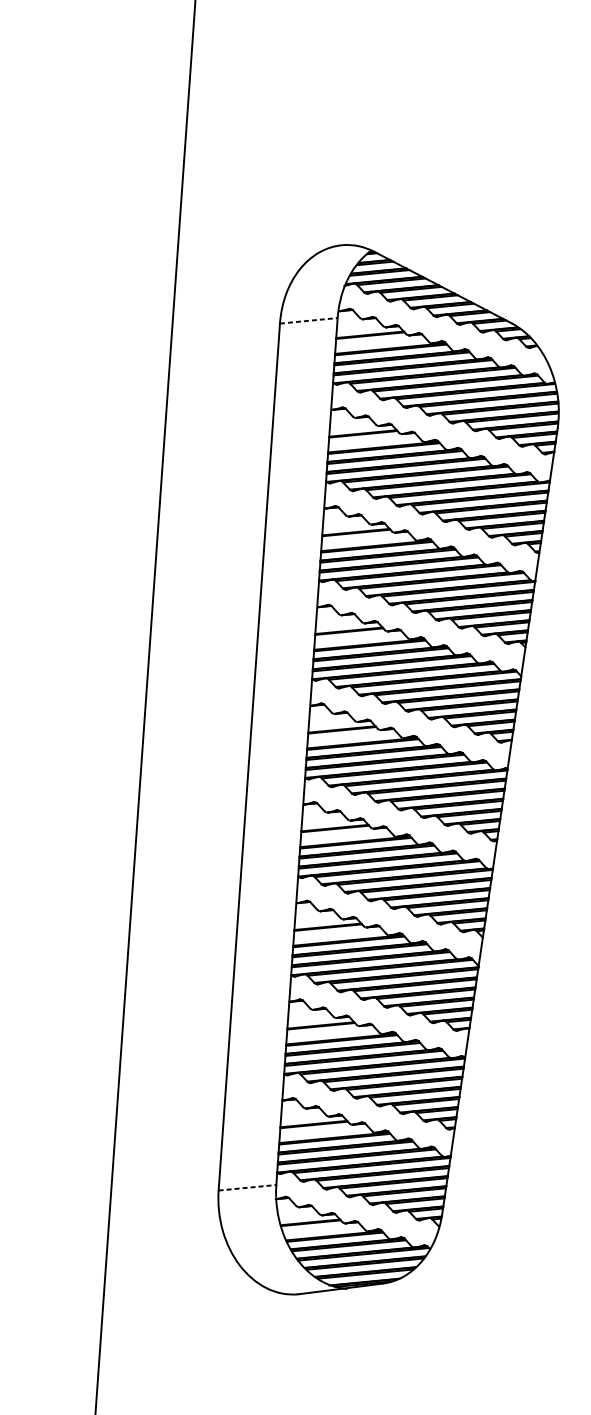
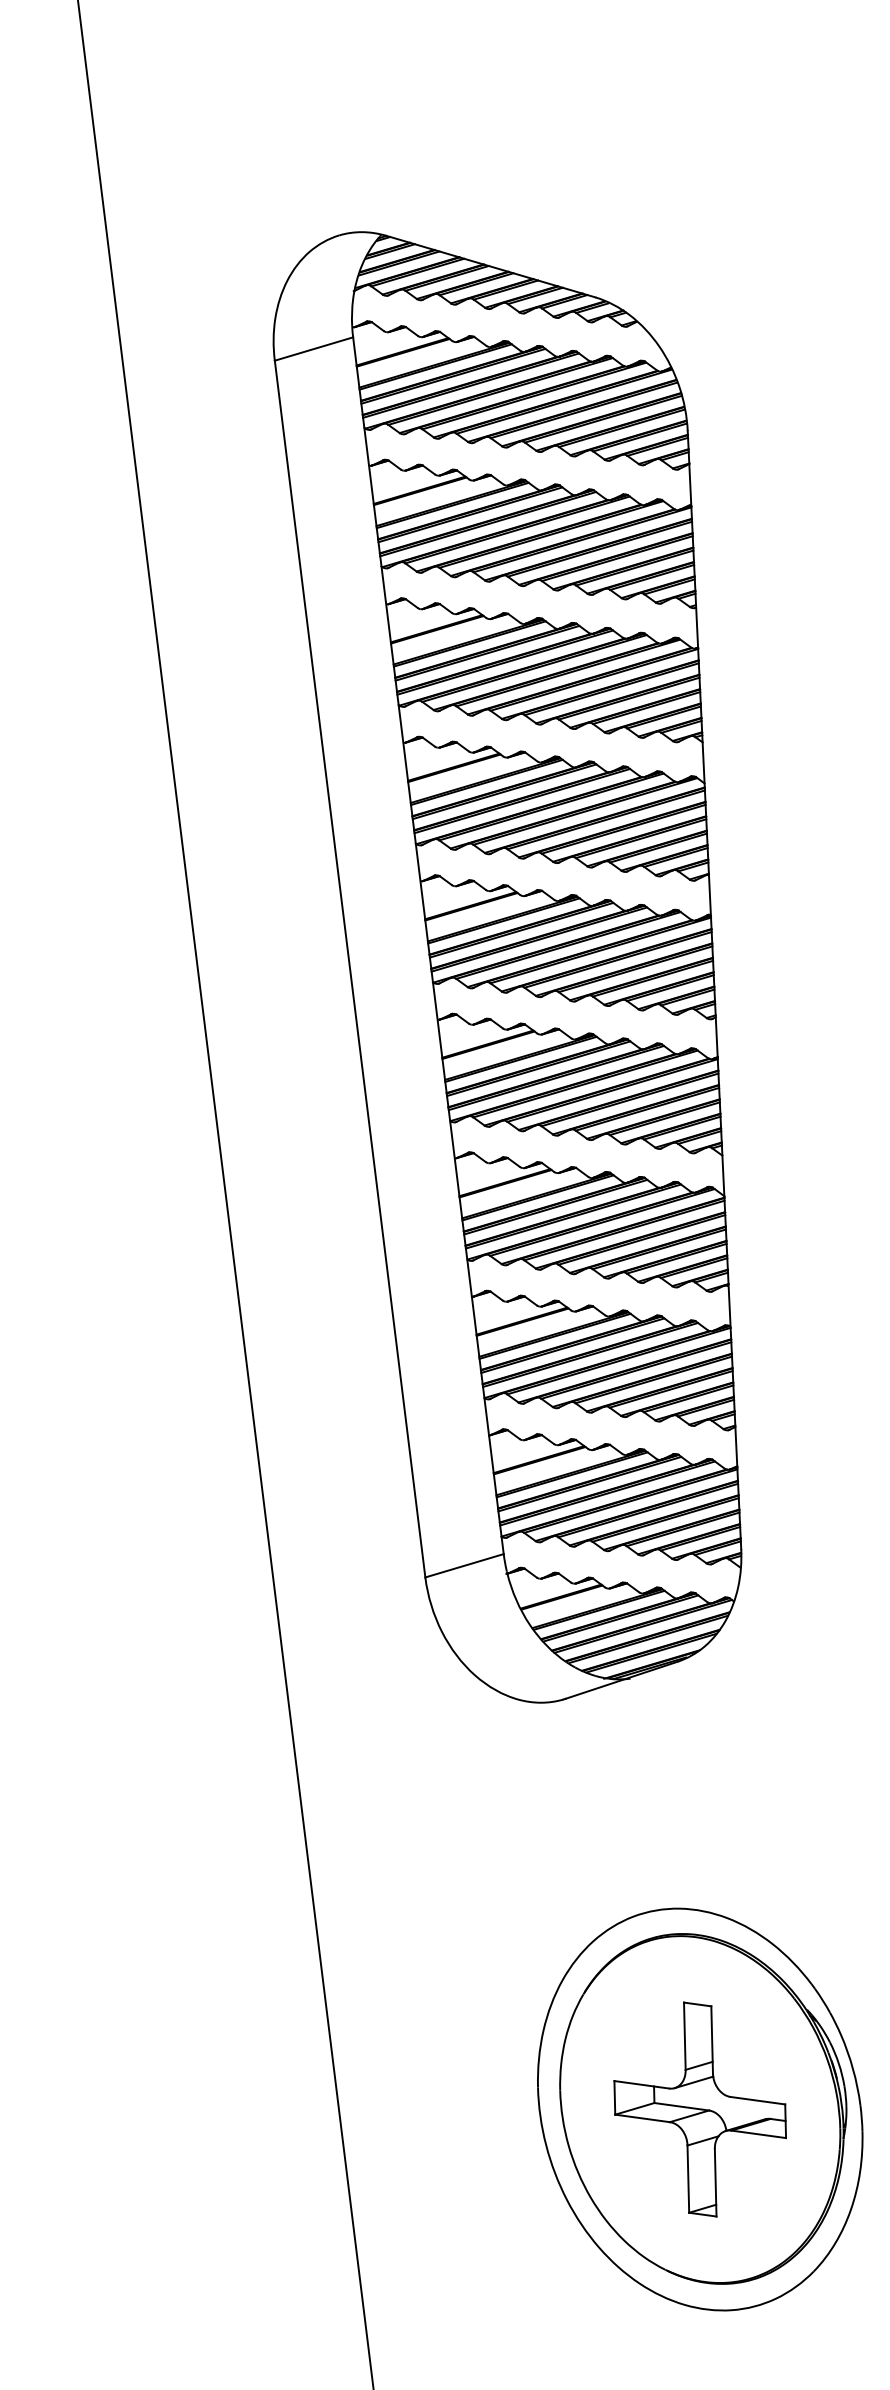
line: (308, 321) -> (313, 349), dashed -> solid
line: (247, 1187) -> (464, 1565), dashed -> solid

